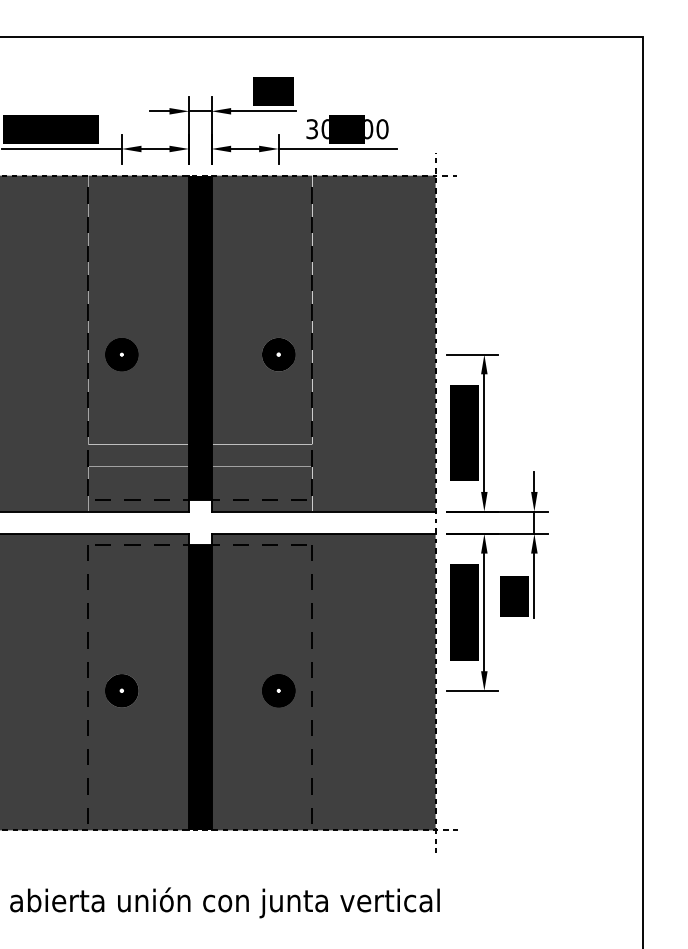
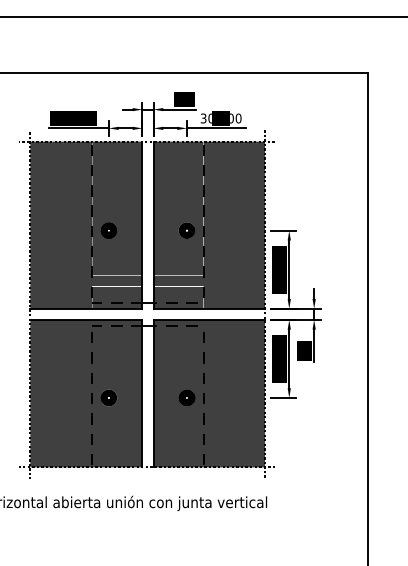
fill: (199, 338) -> (147, 222), removed
fill: (199, 687) -> (147, 396), removed

